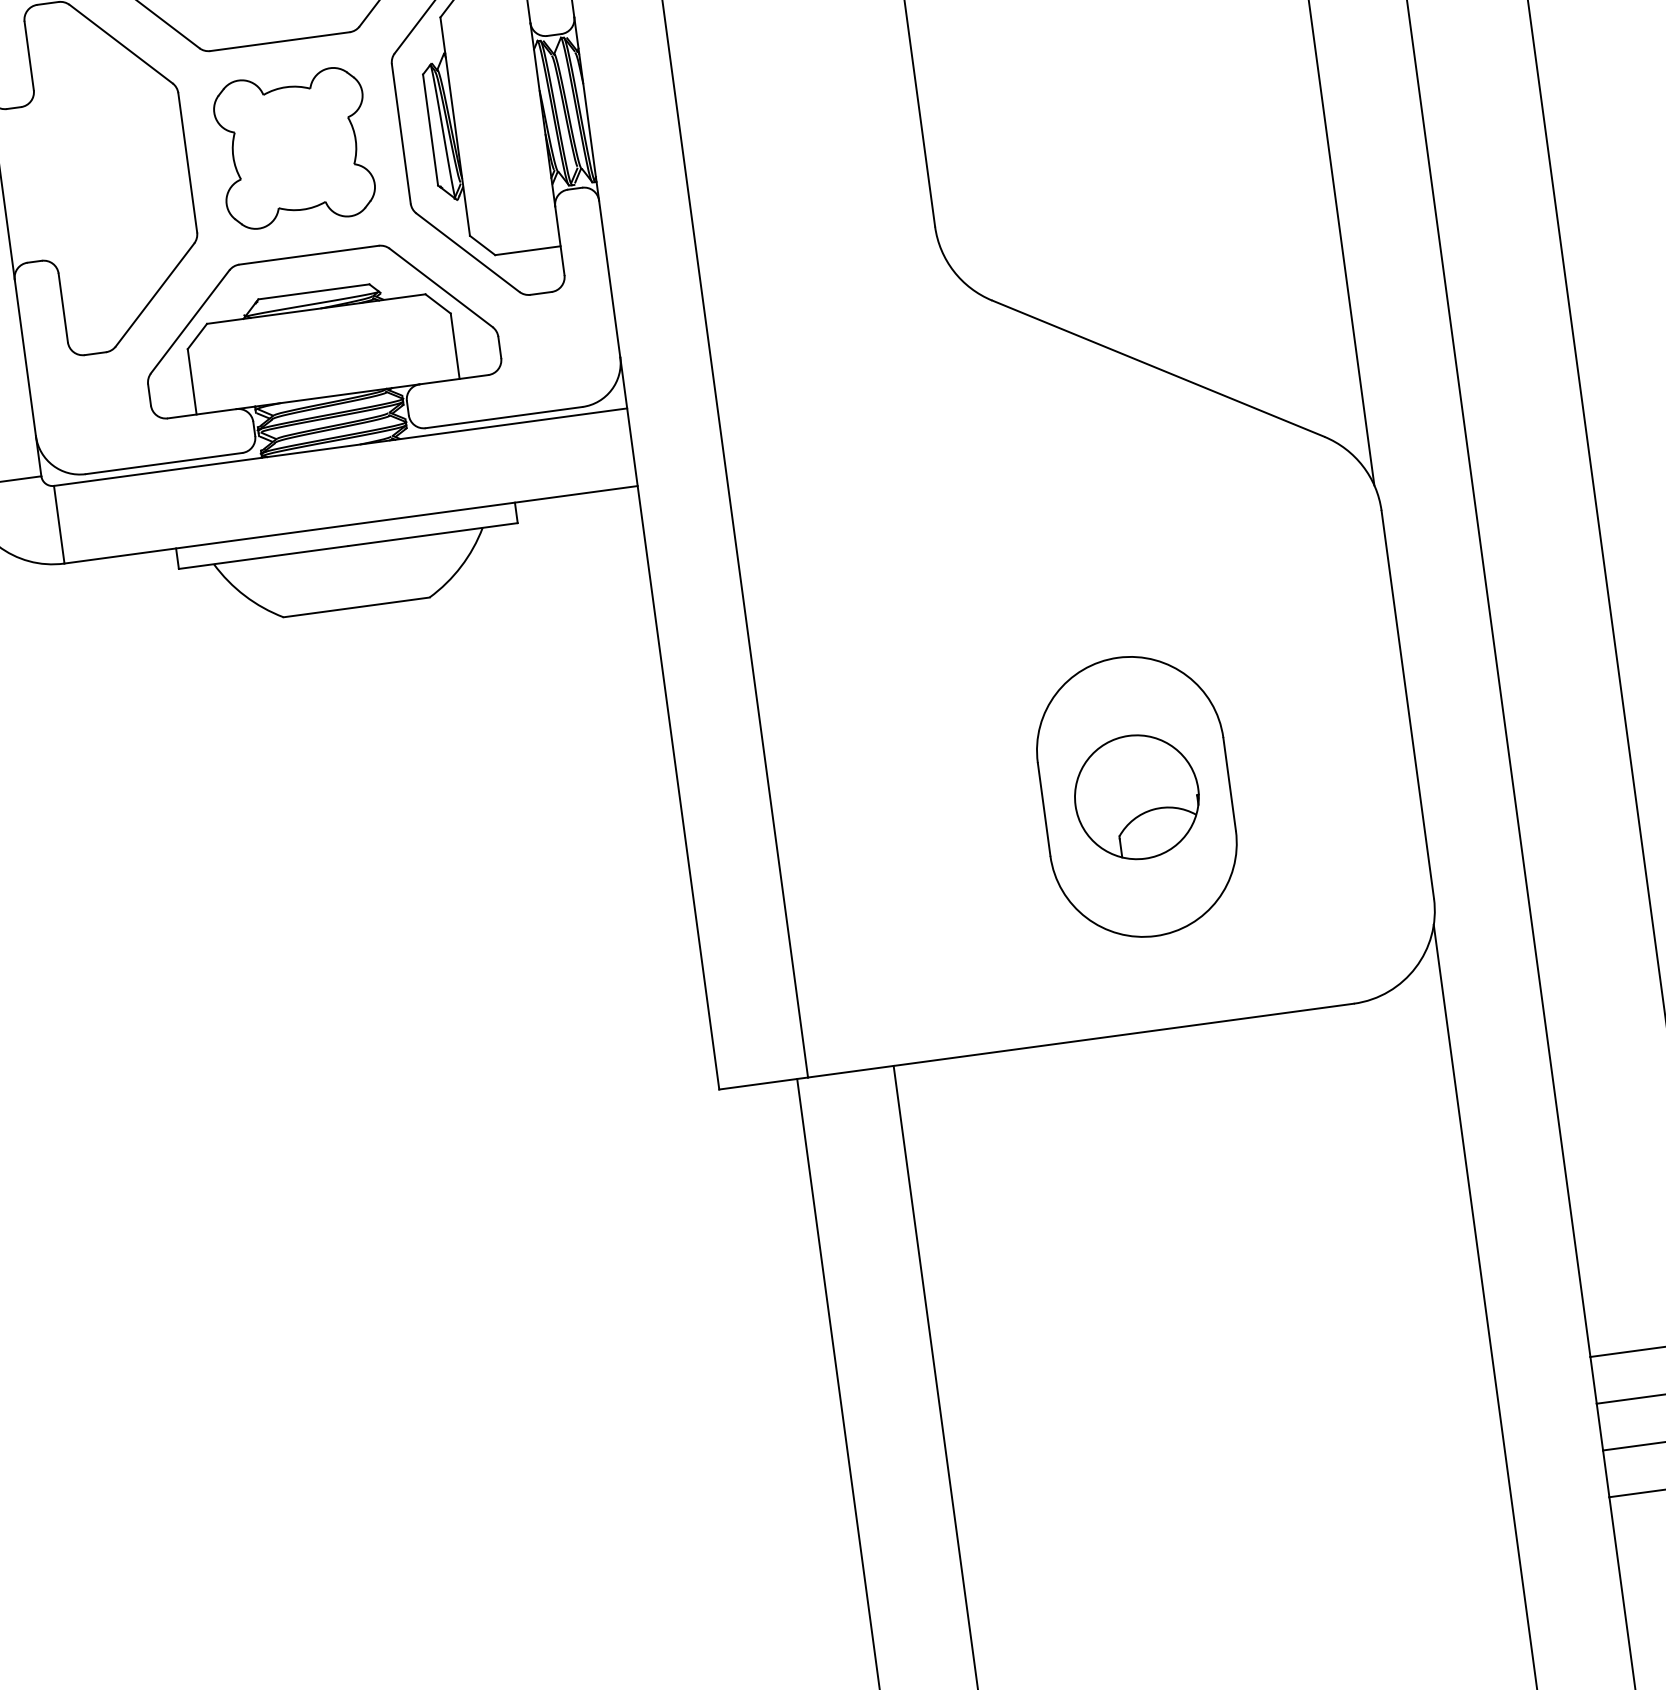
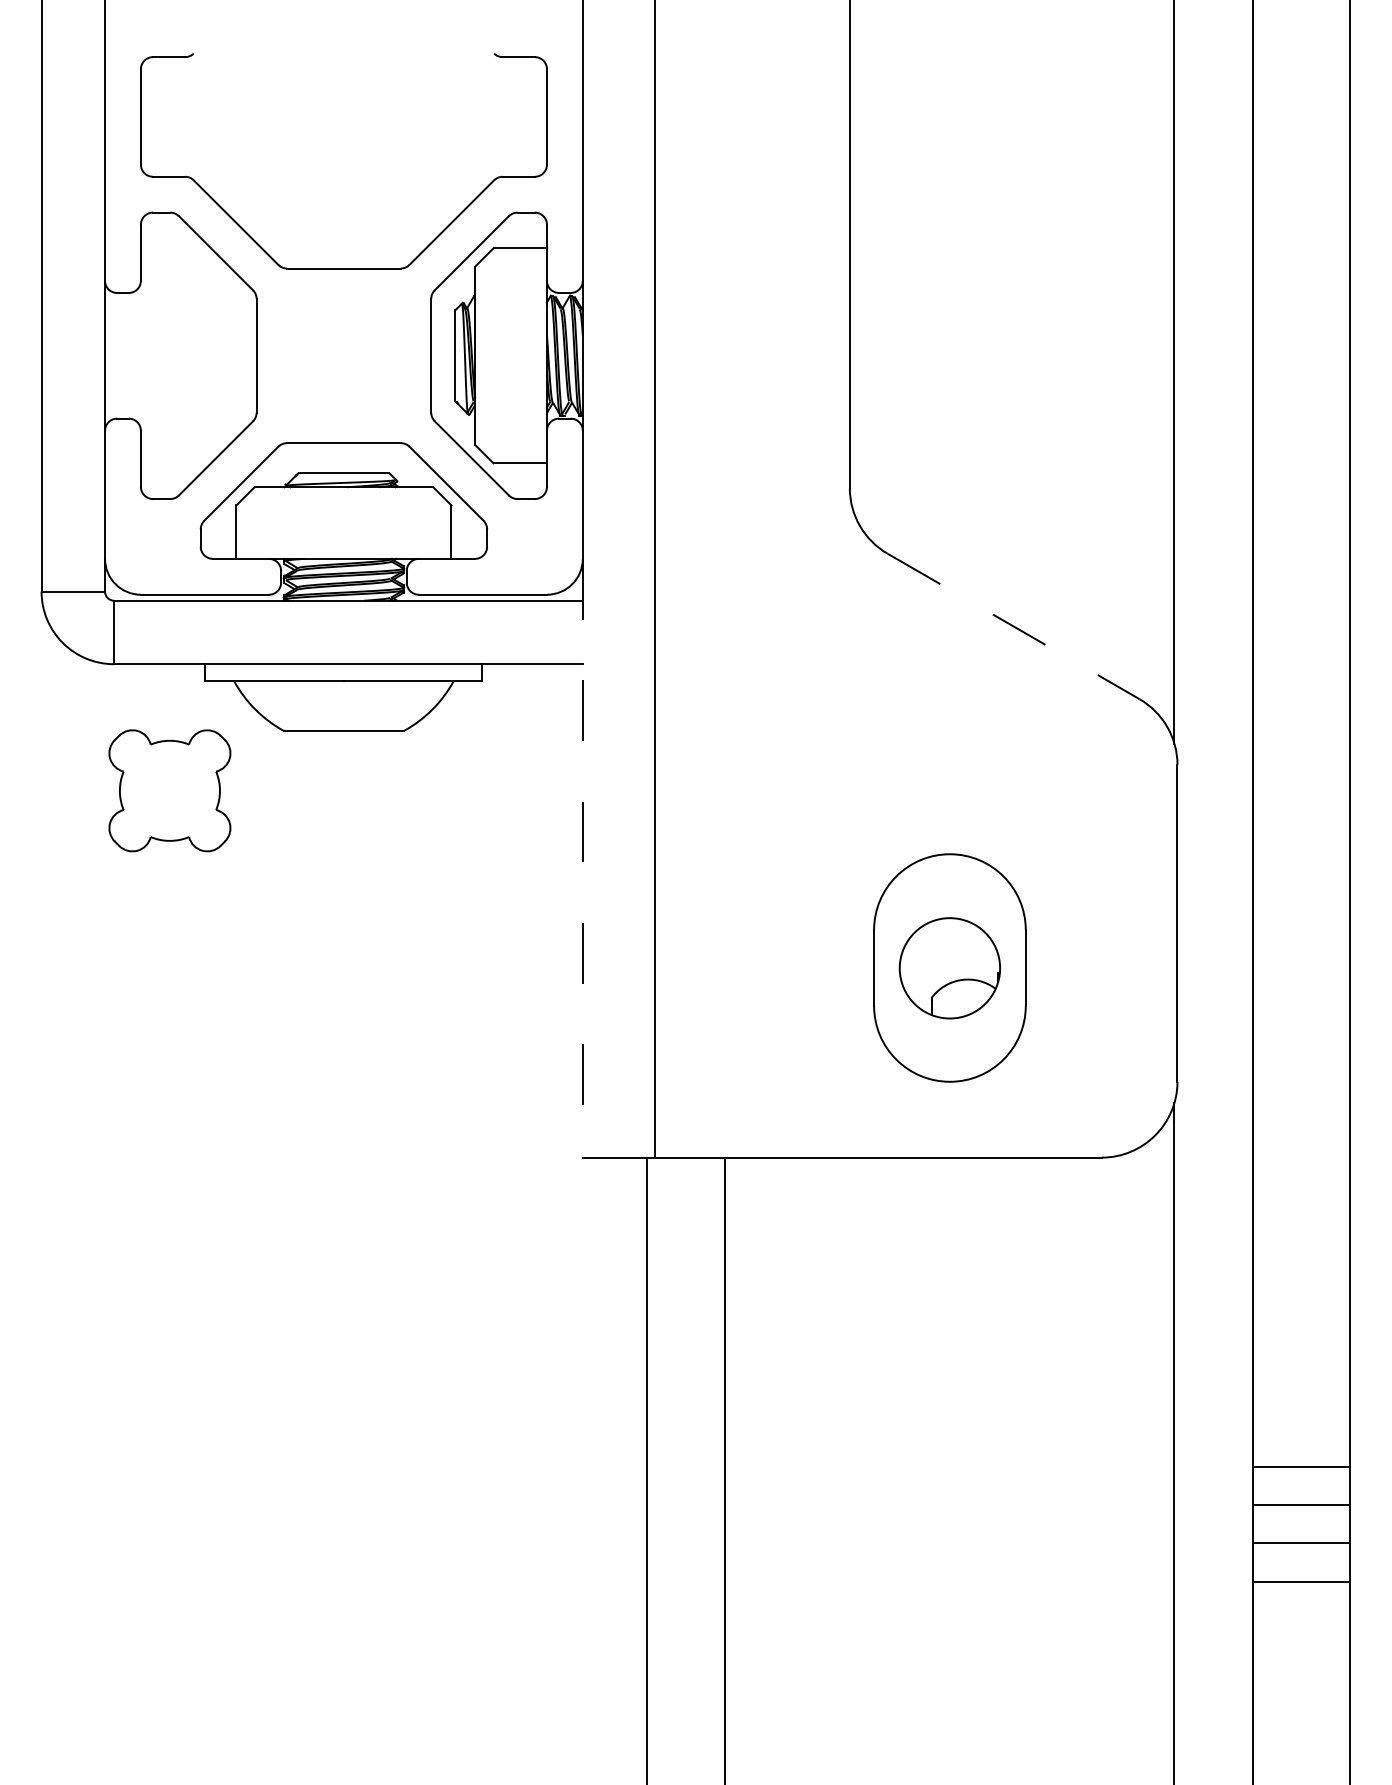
part: (293, 148) -> (169, 790), moved
line: (1159, 368) -> (1014, 626), solid -> dashed
line: (669, 723) -> (582, 858), solid -> dashed

